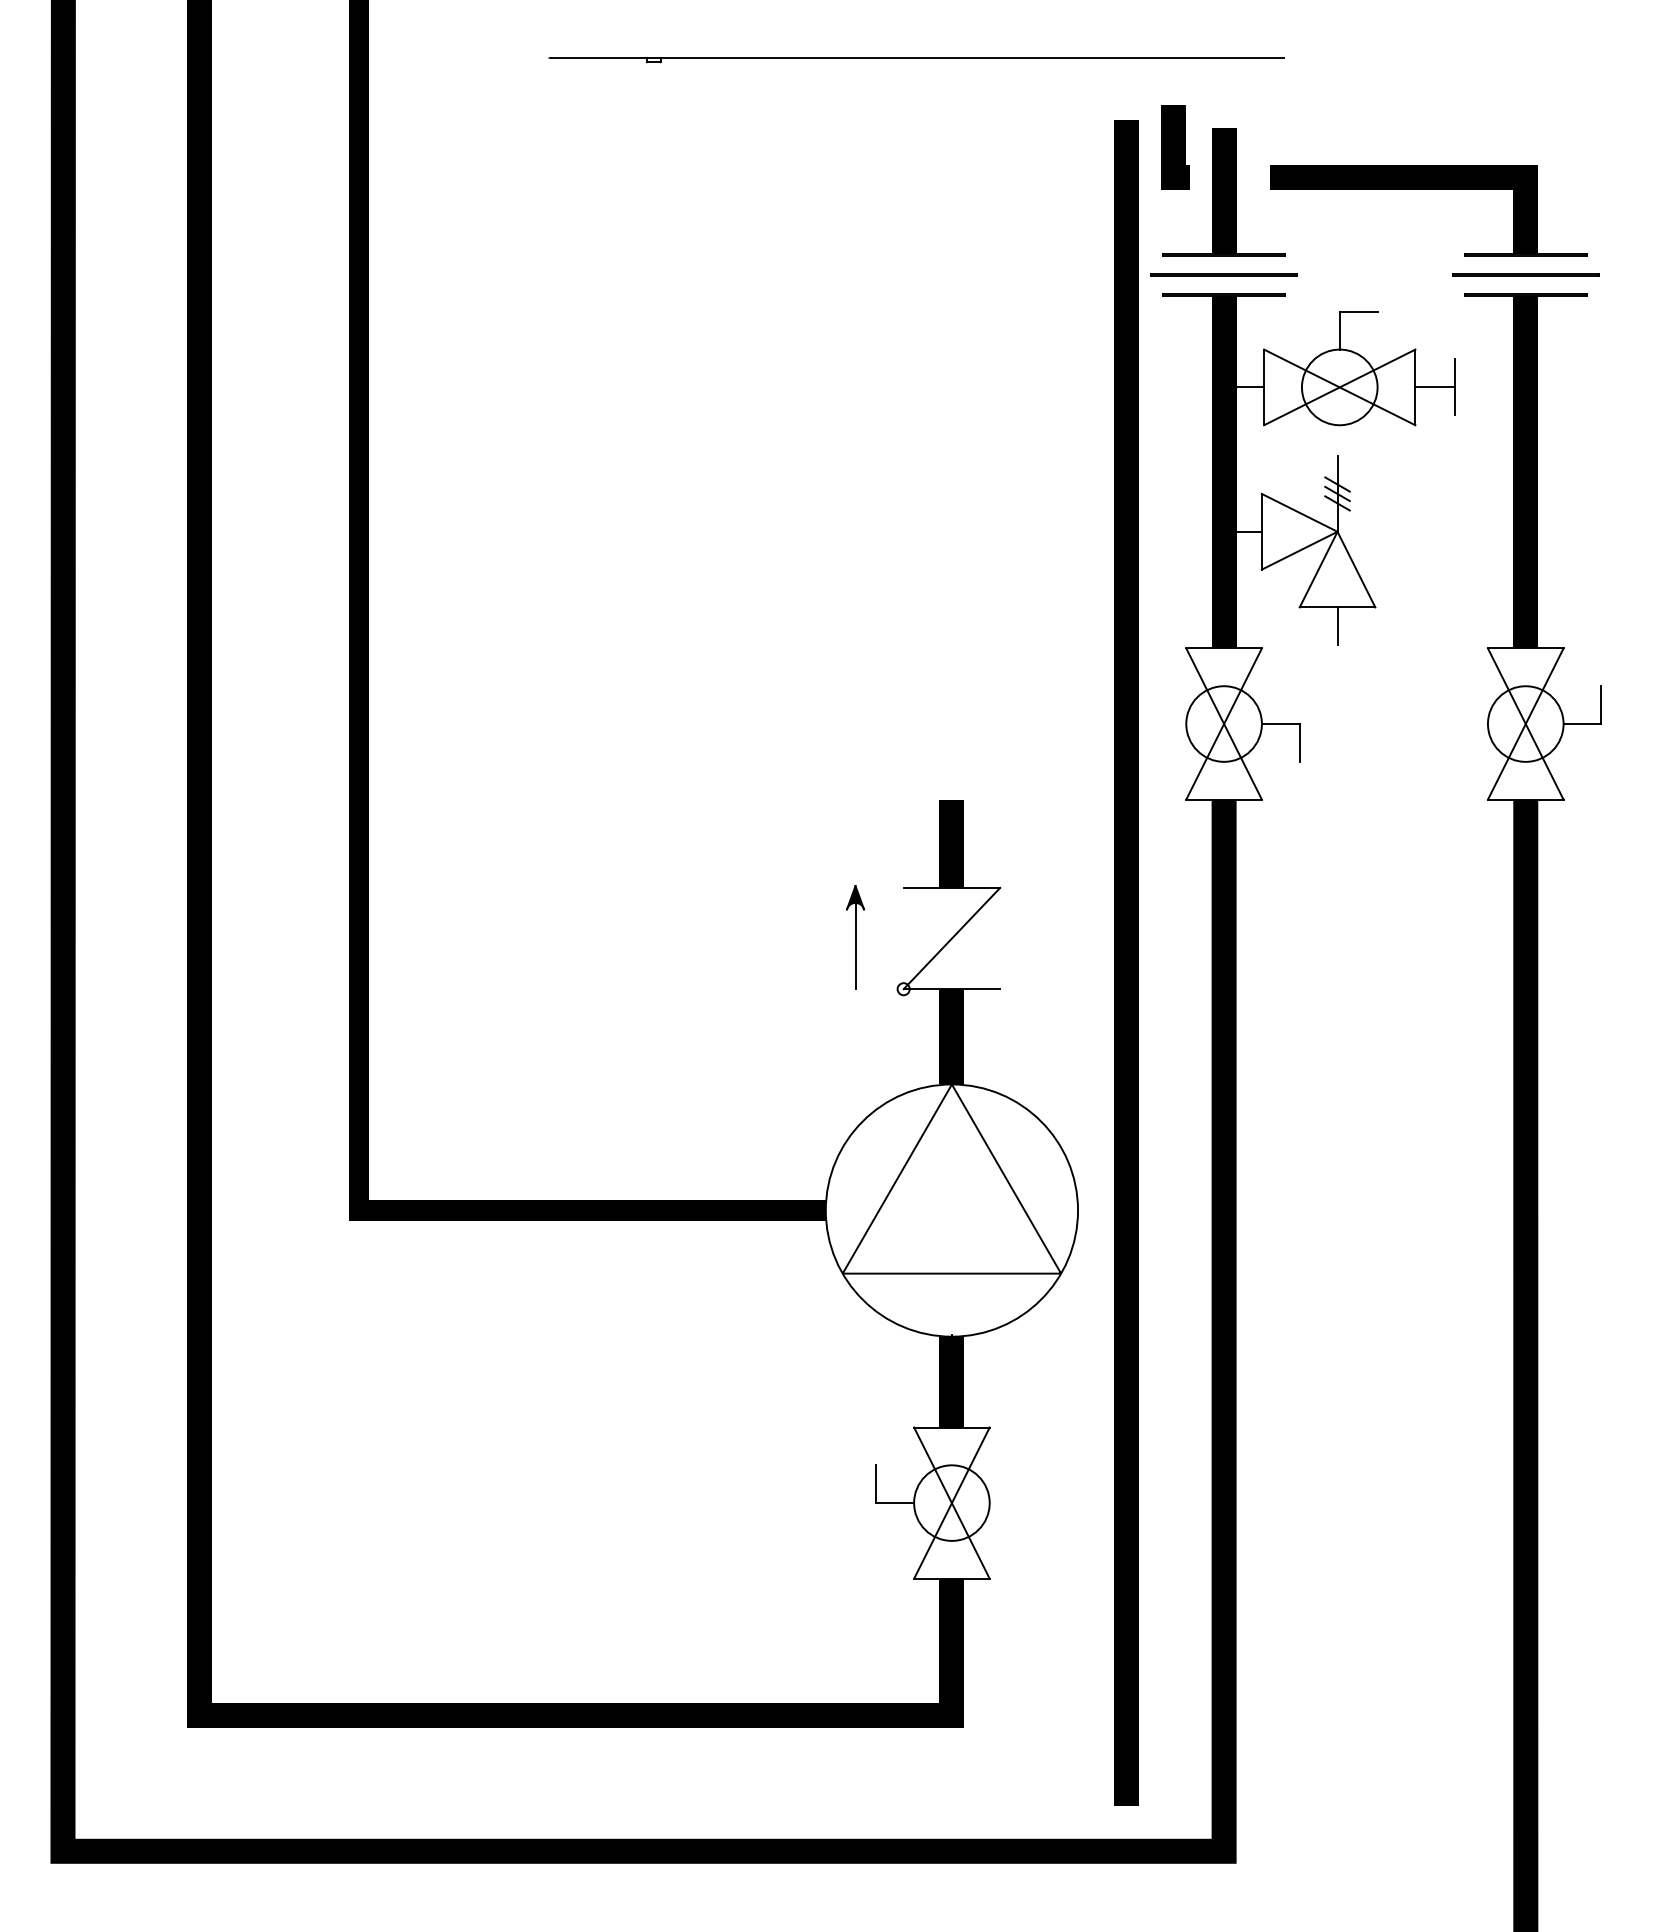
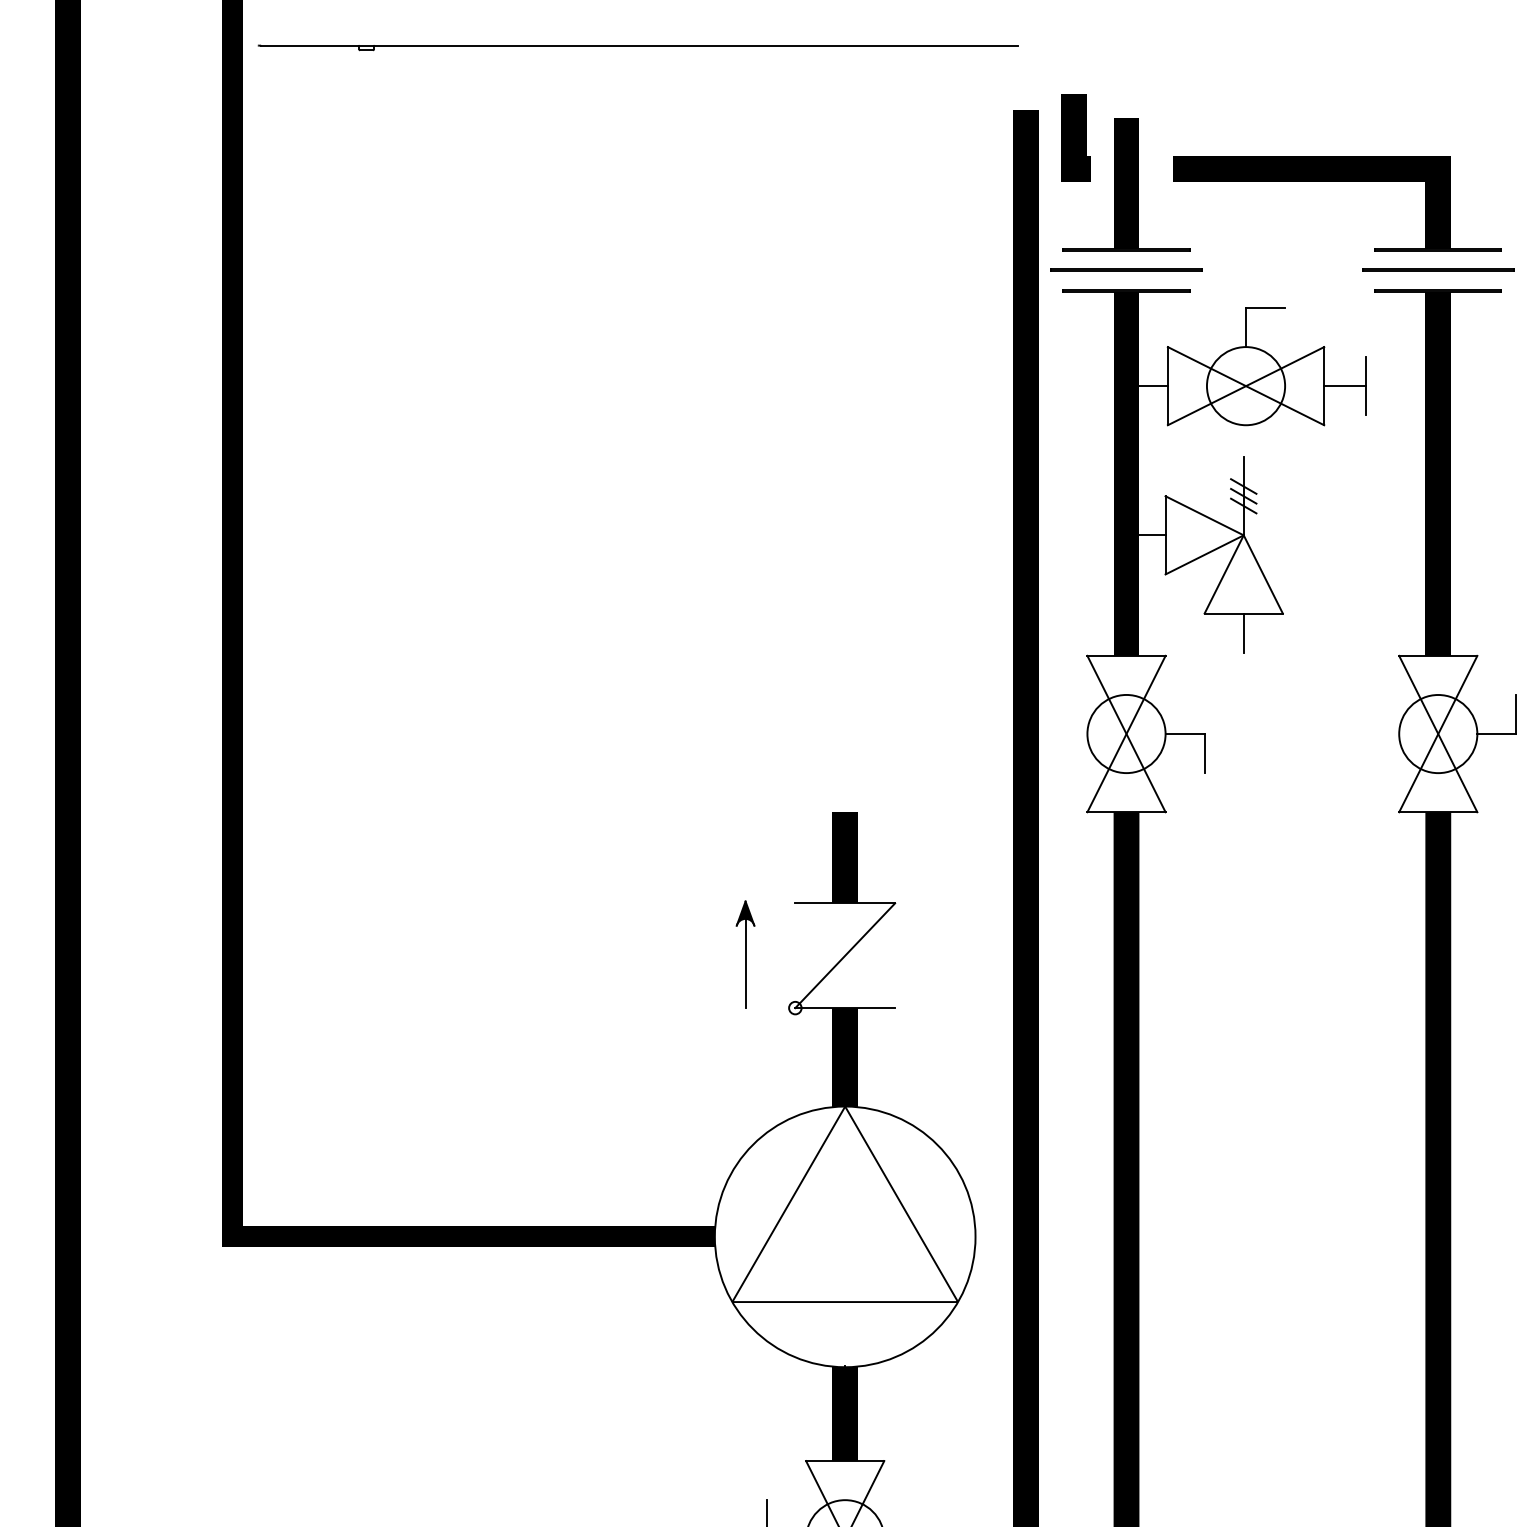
part: (916, 60) -> (638, 48), moved

